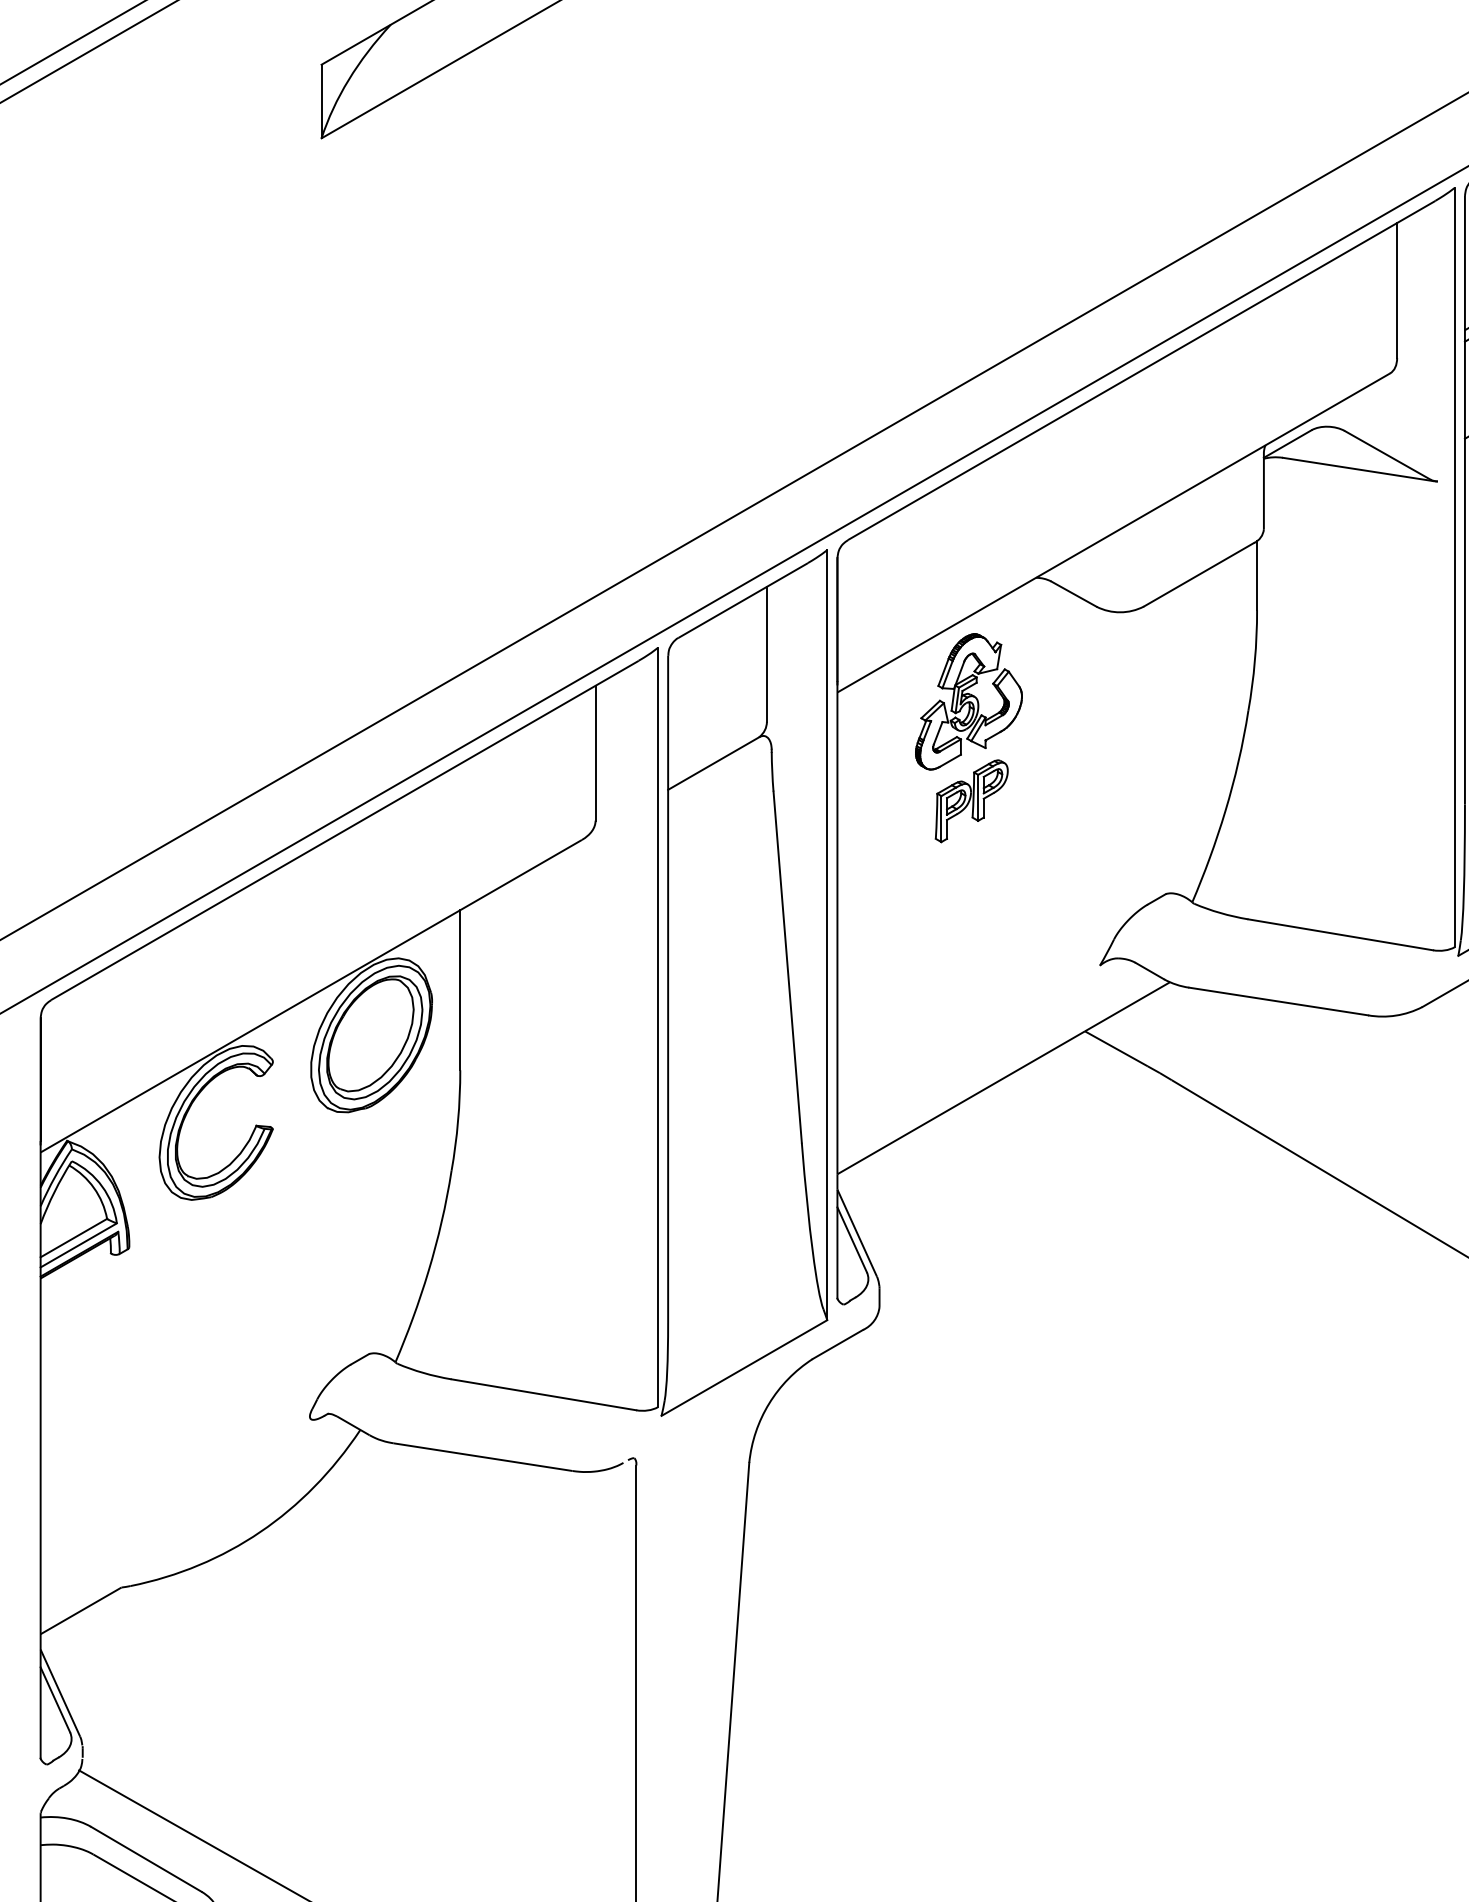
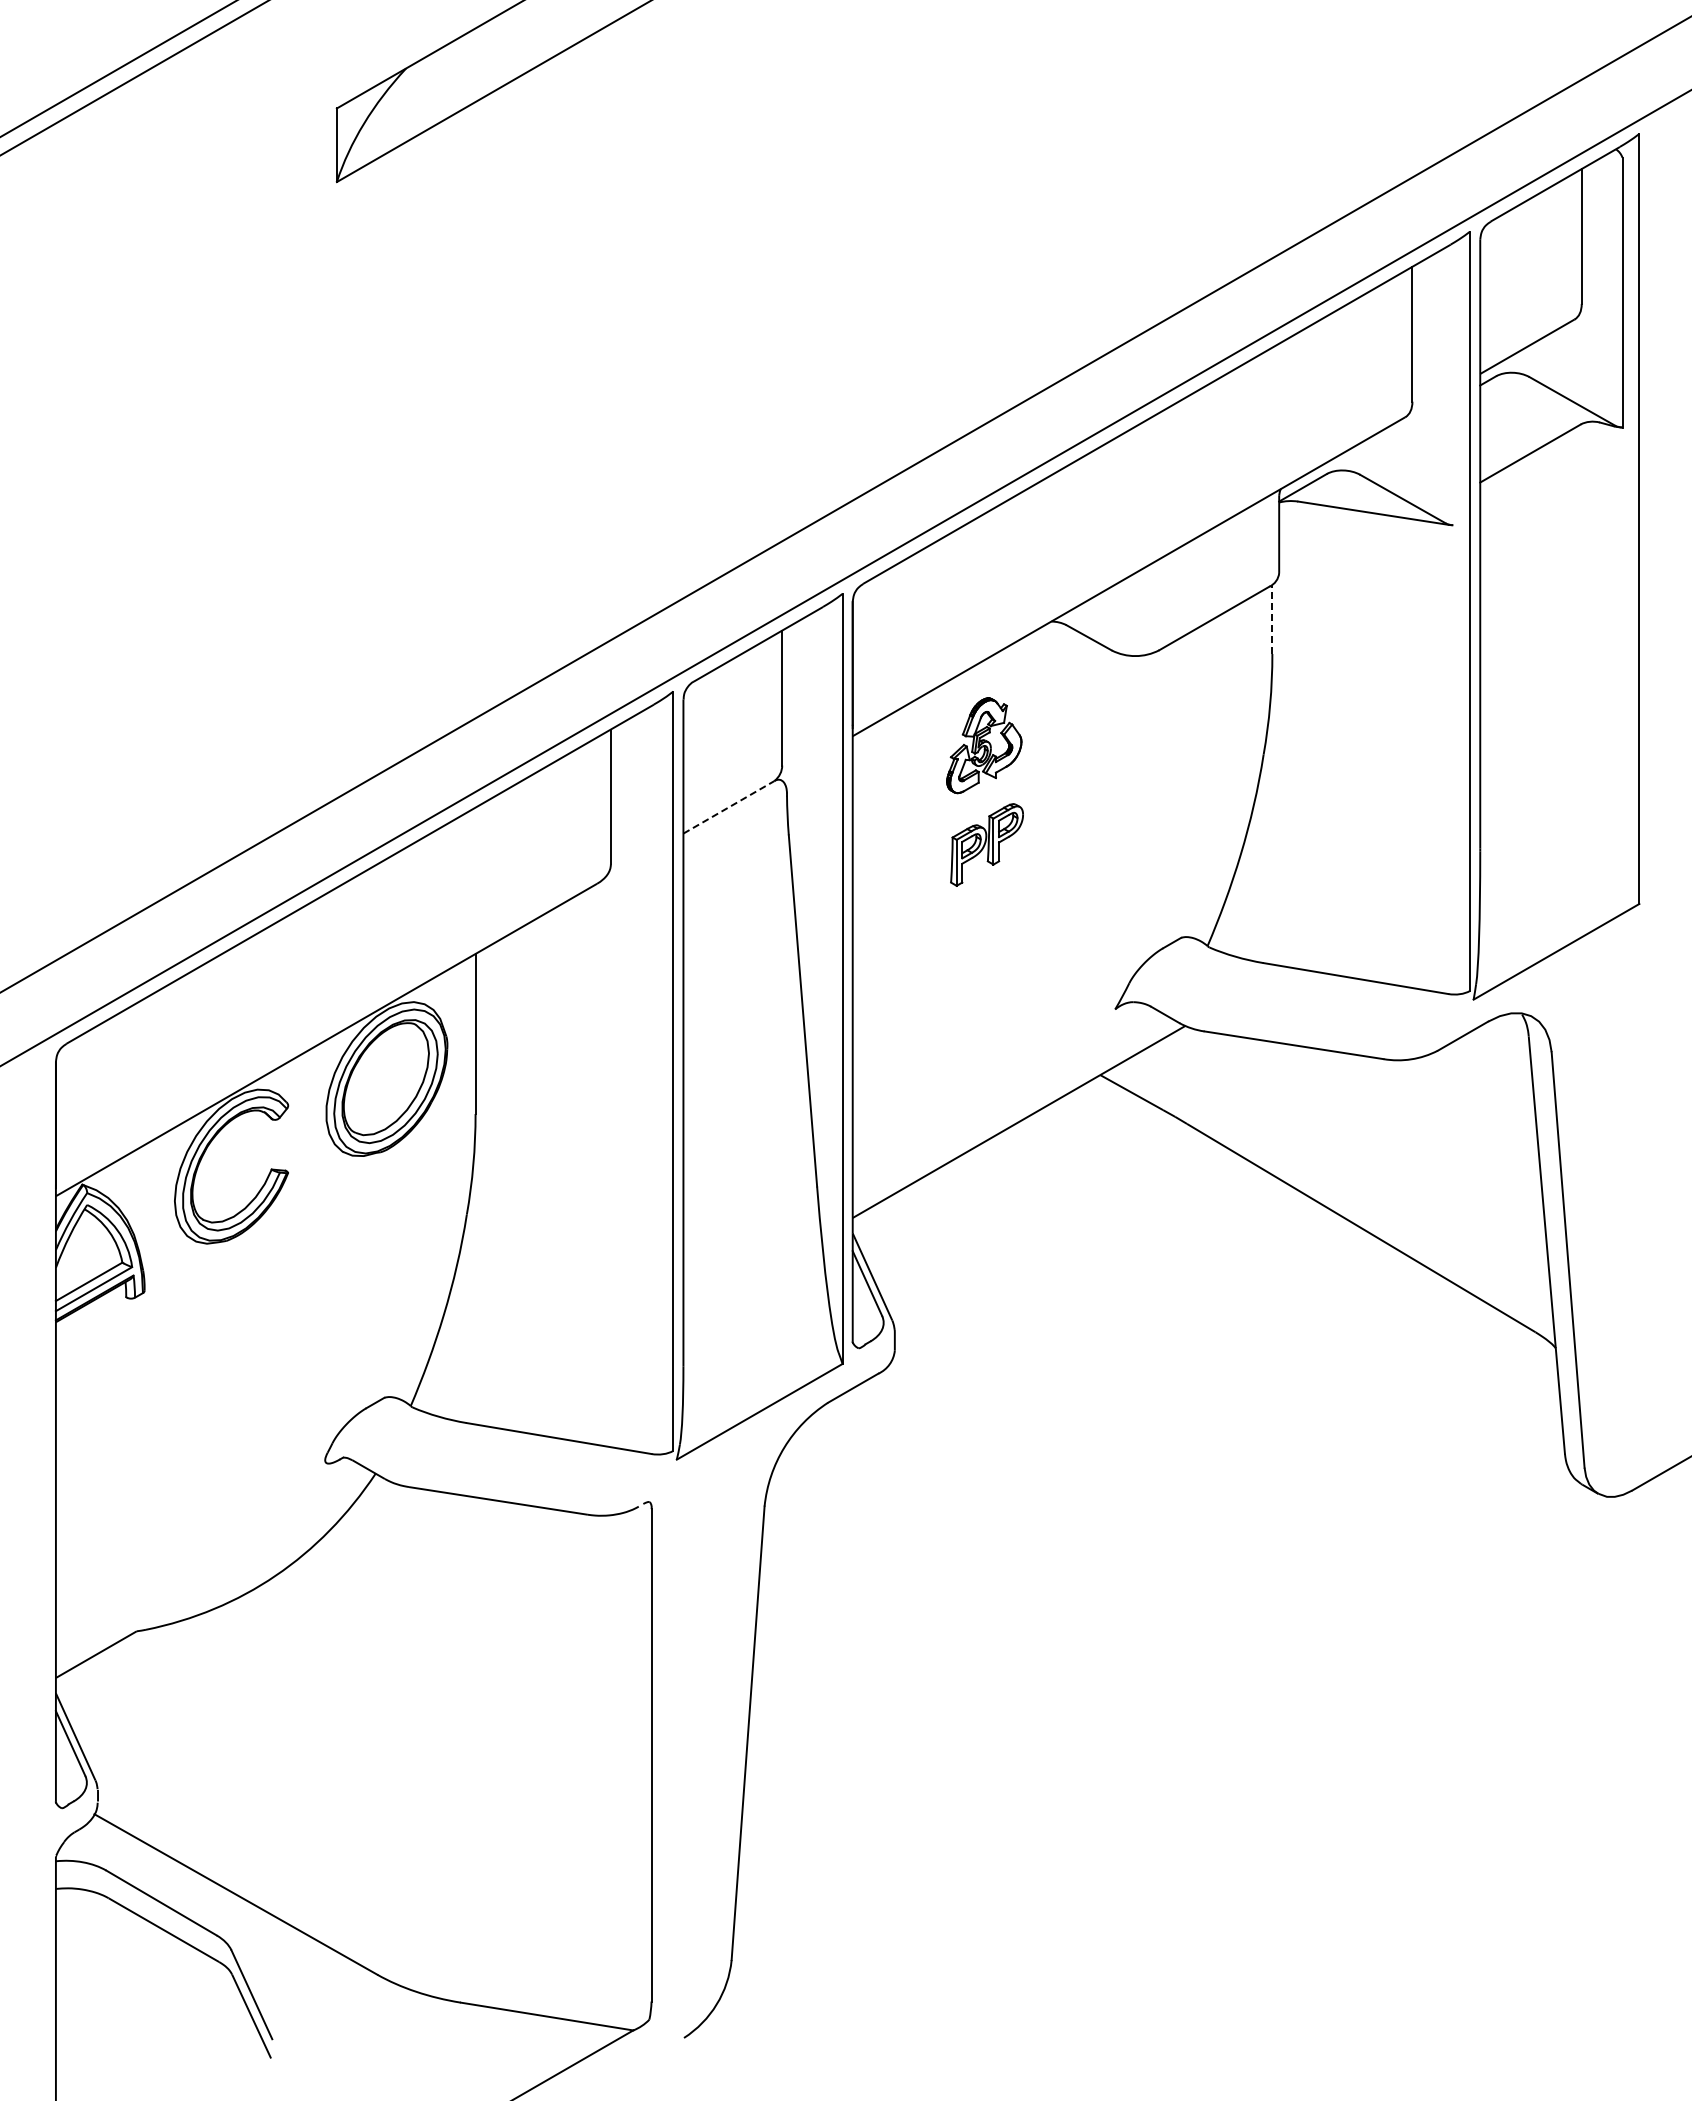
line: (1257, 575) -> (1272, 619), solid -> dashed
part: (969, 701) -> (984, 745), size x0.7
line: (713, 763) -> (728, 807), solid -> dashed

